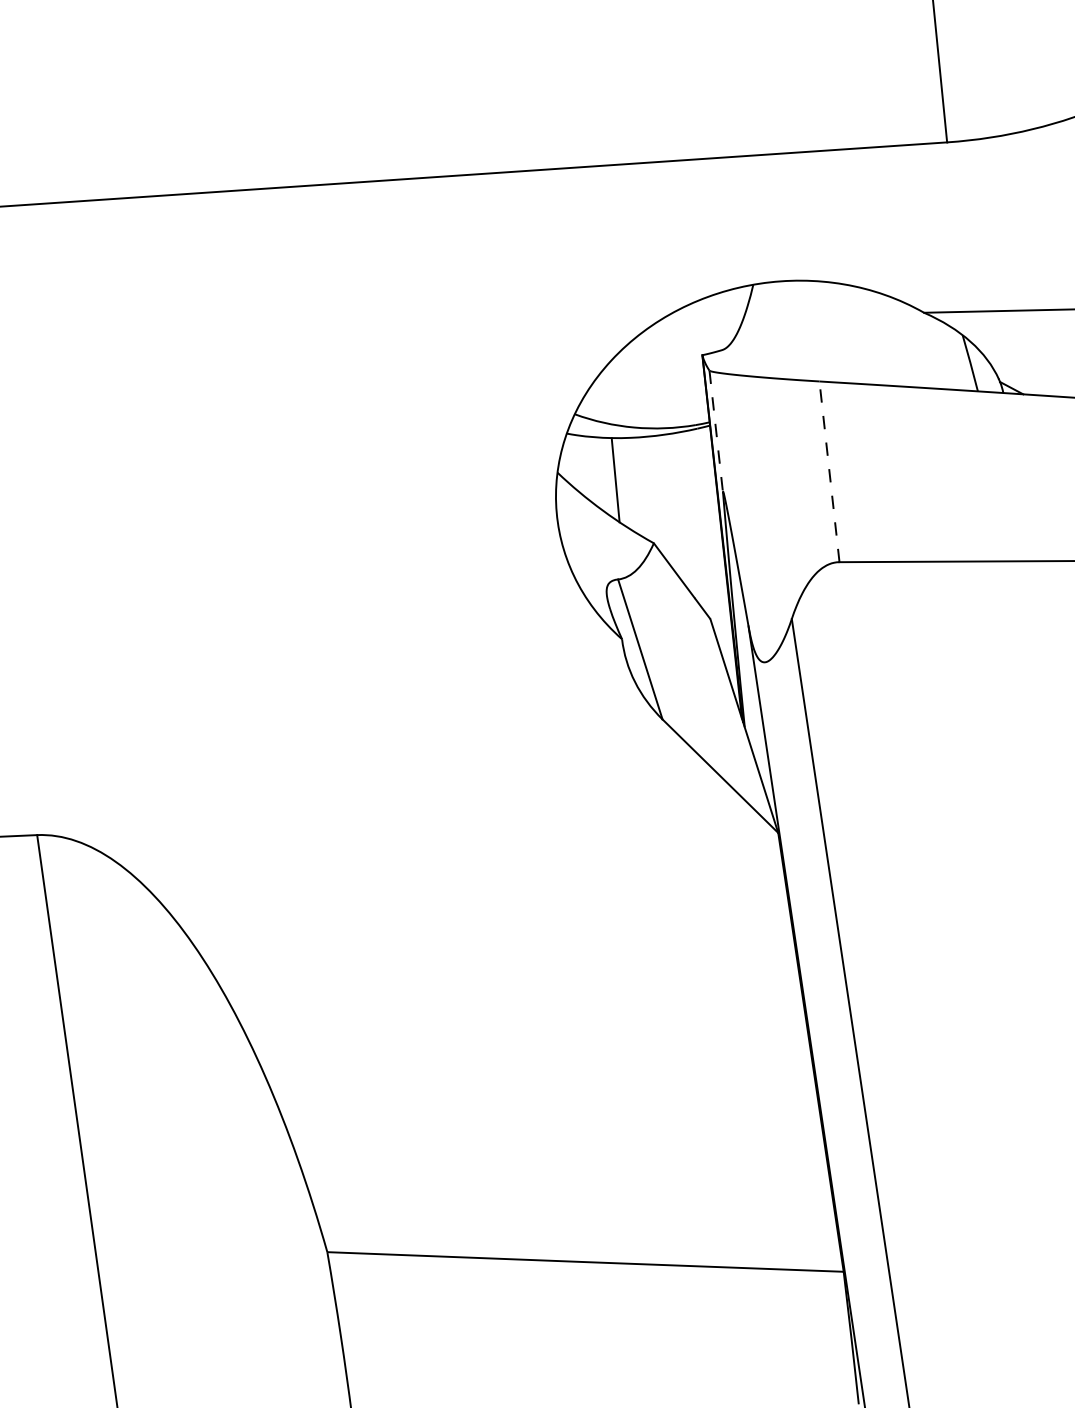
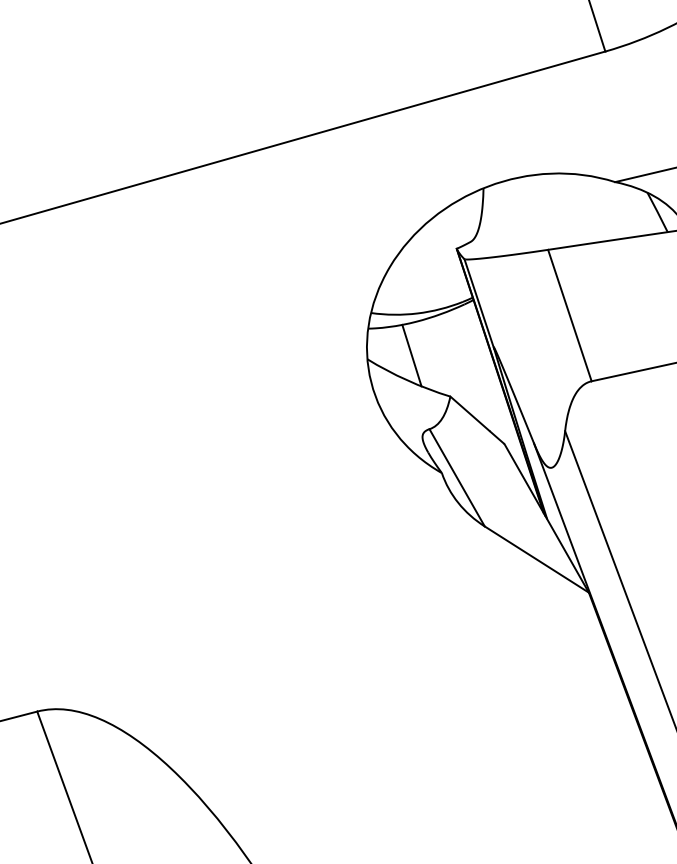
line: (716, 432) -> (479, 304), dashed -> solid
line: (829, 471) -> (569, 315), dashed -> solid

